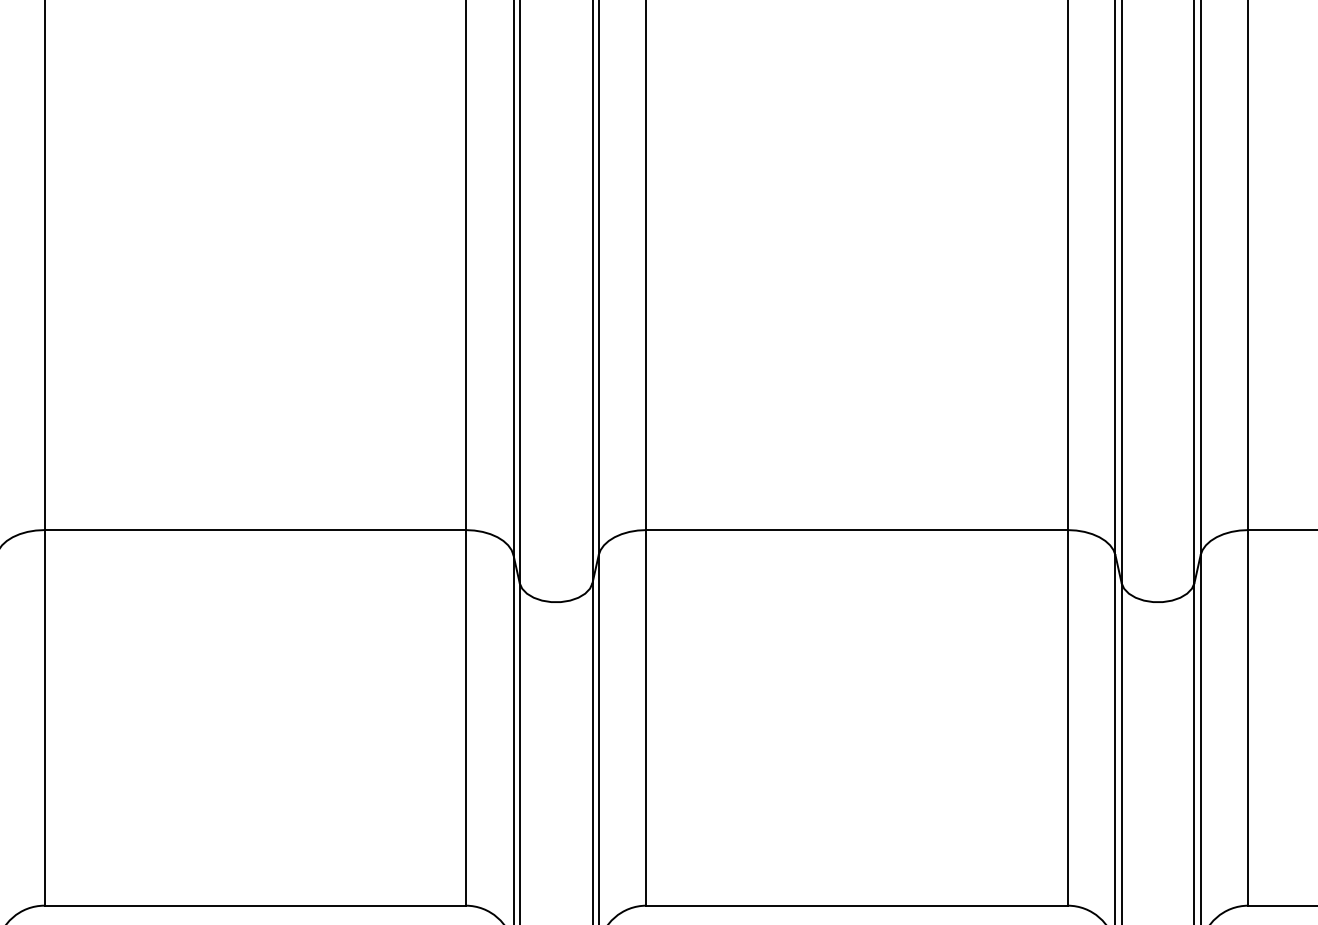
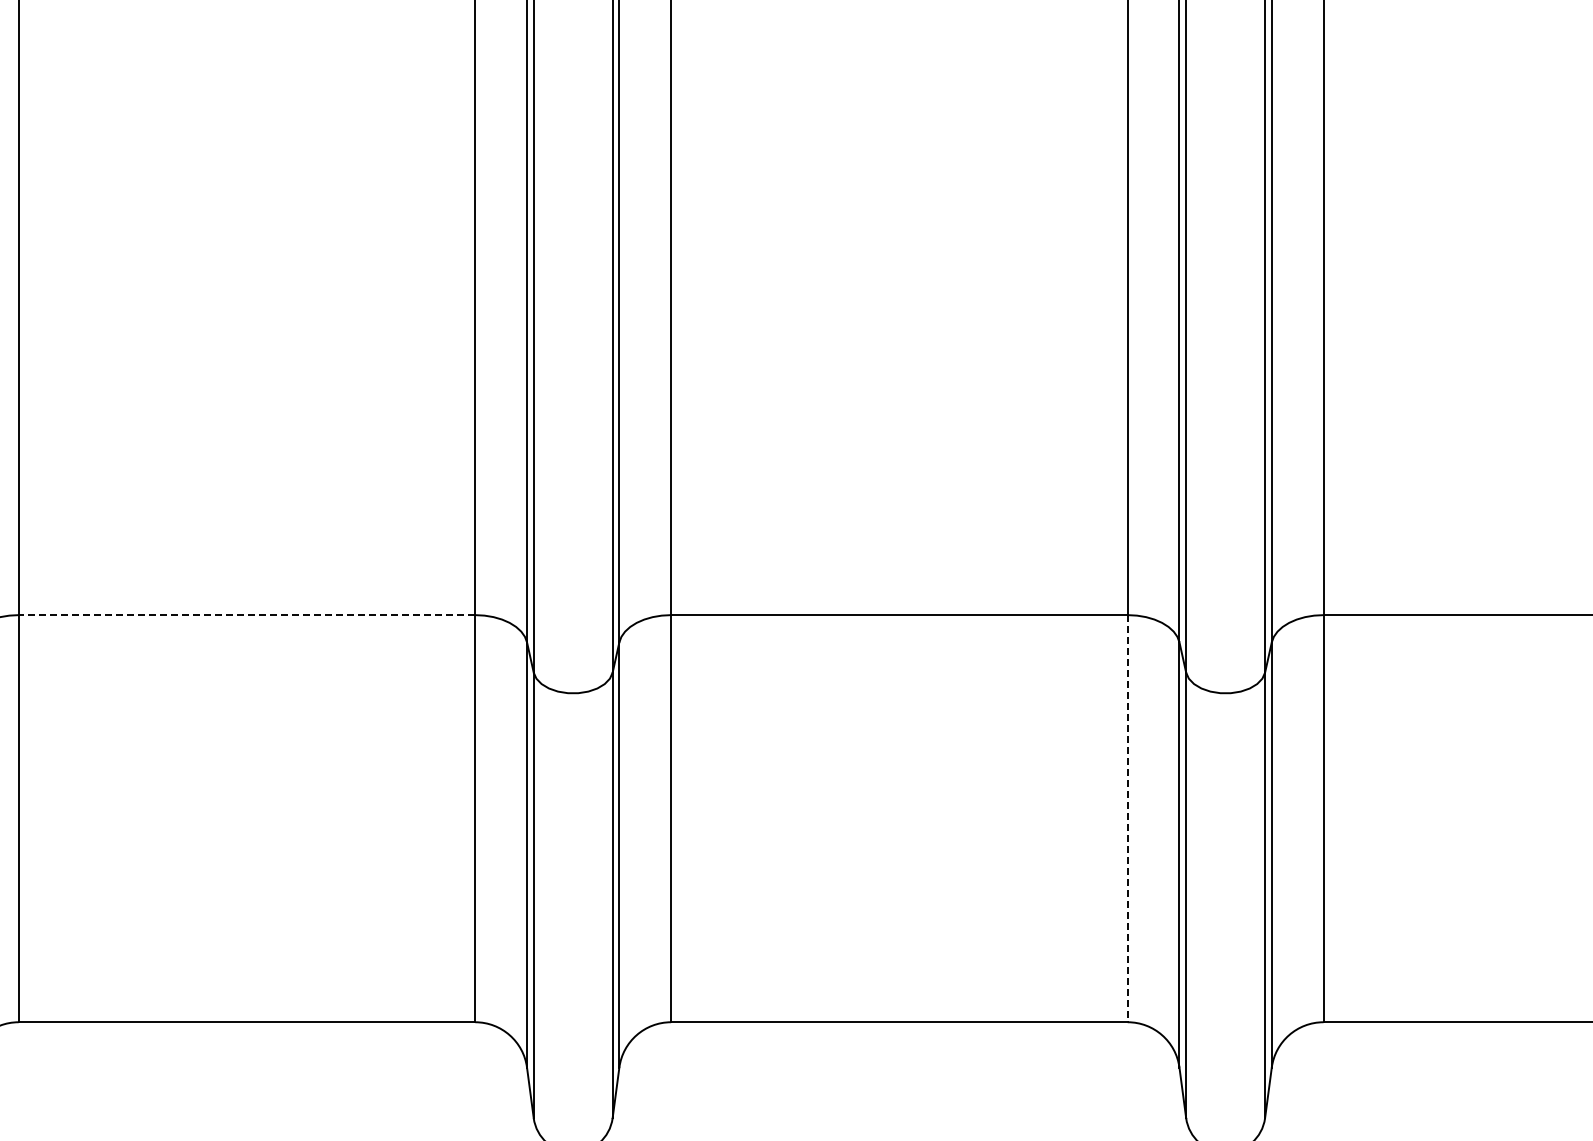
line: (254, 530) -> (246, 615), solid -> dashed
line: (1067, 717) -> (1127, 818), solid -> dashed

